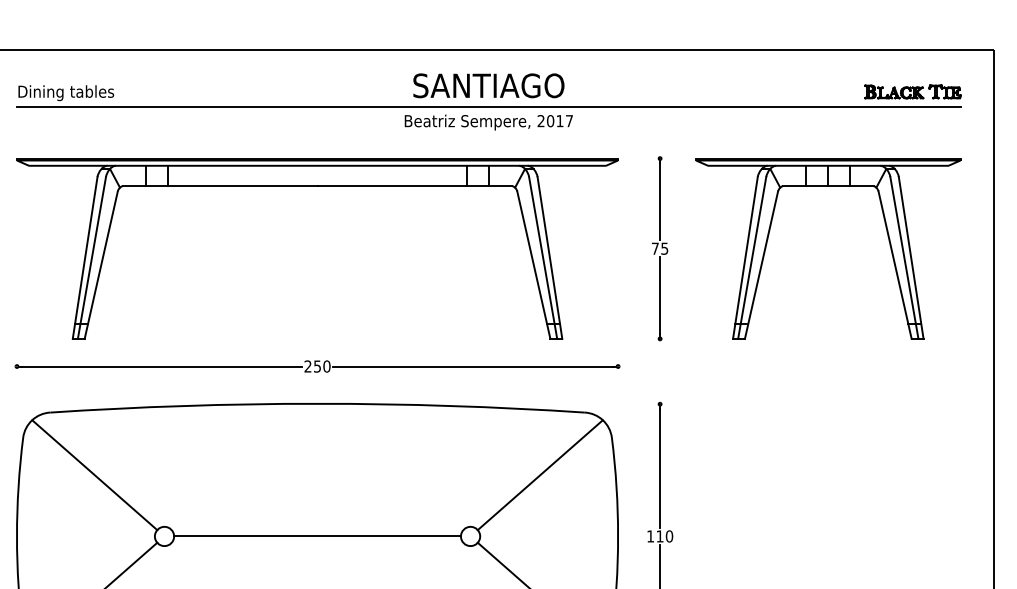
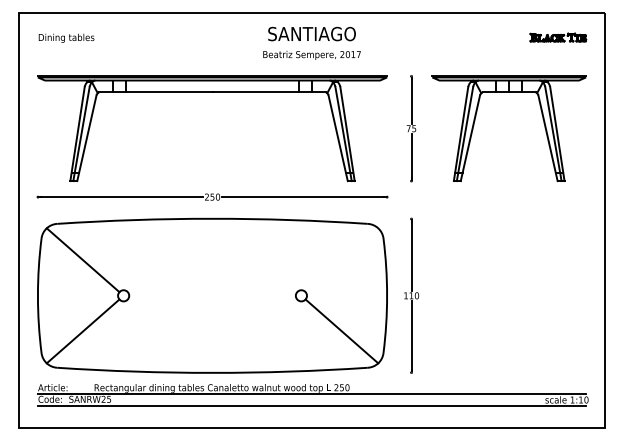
line: (487, 107) -> (311, 46), removed
line: (539, 475) -> (341, 260), removed
line: (317, 535) -> (212, 295), removed

